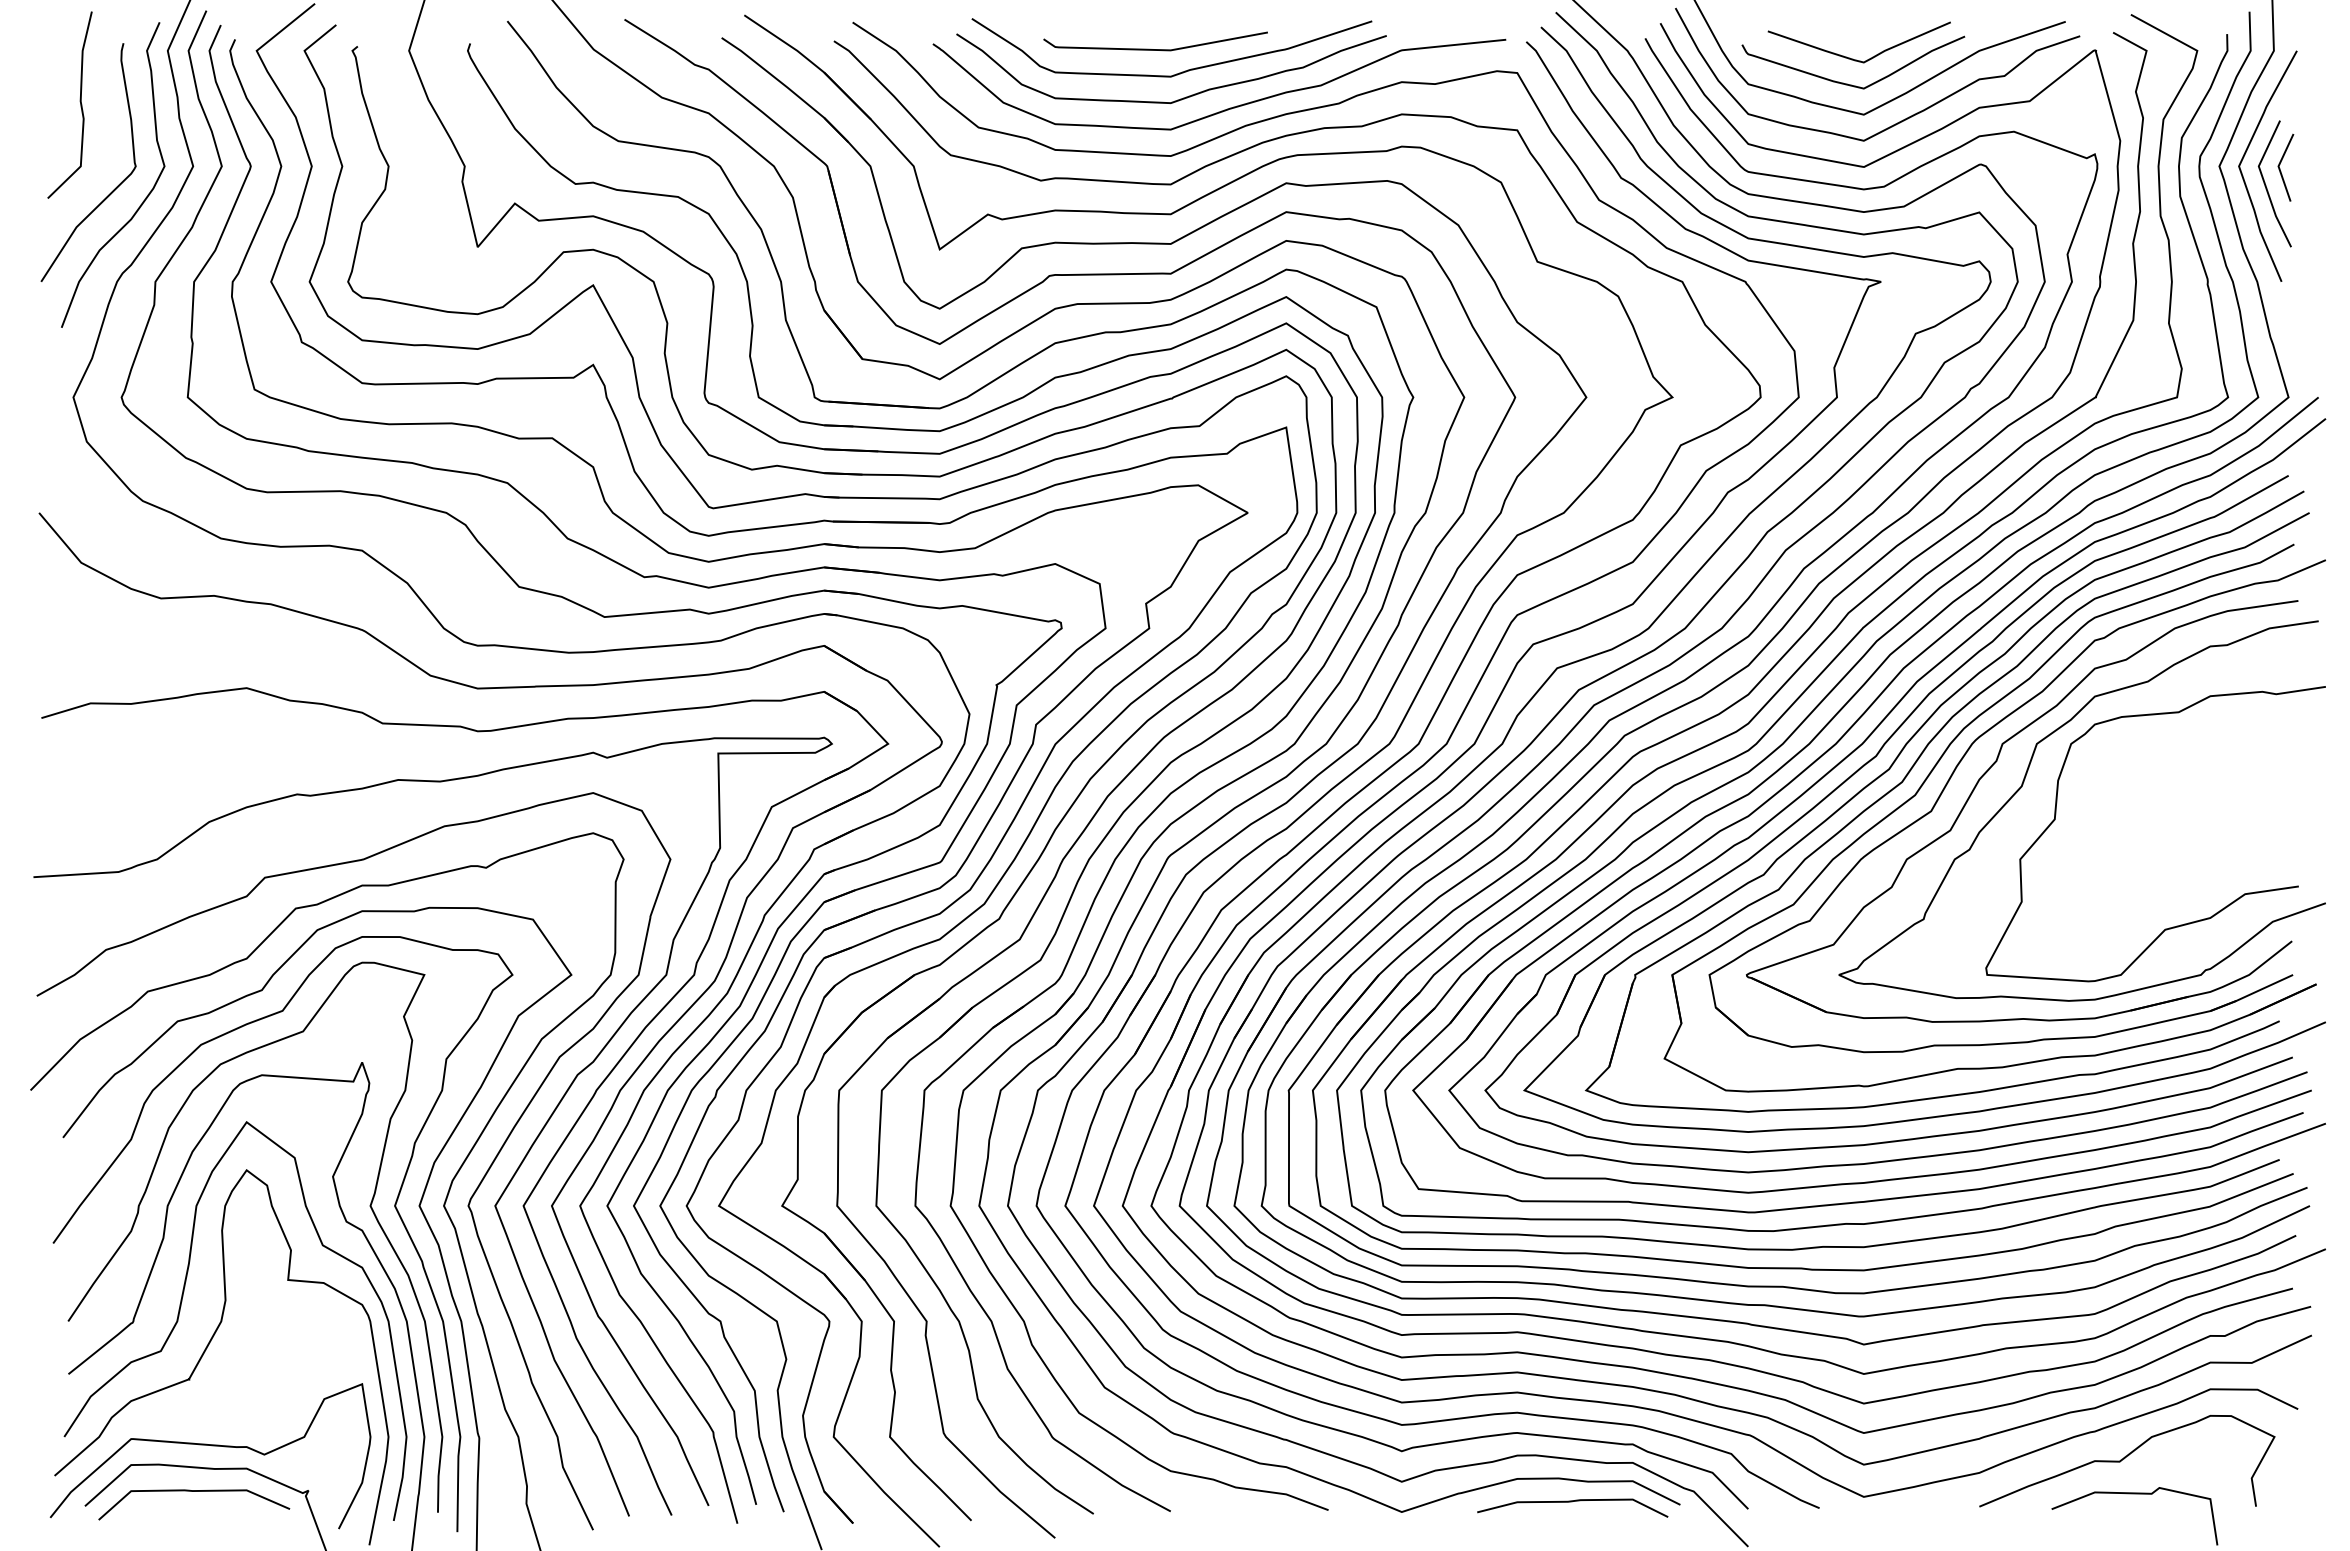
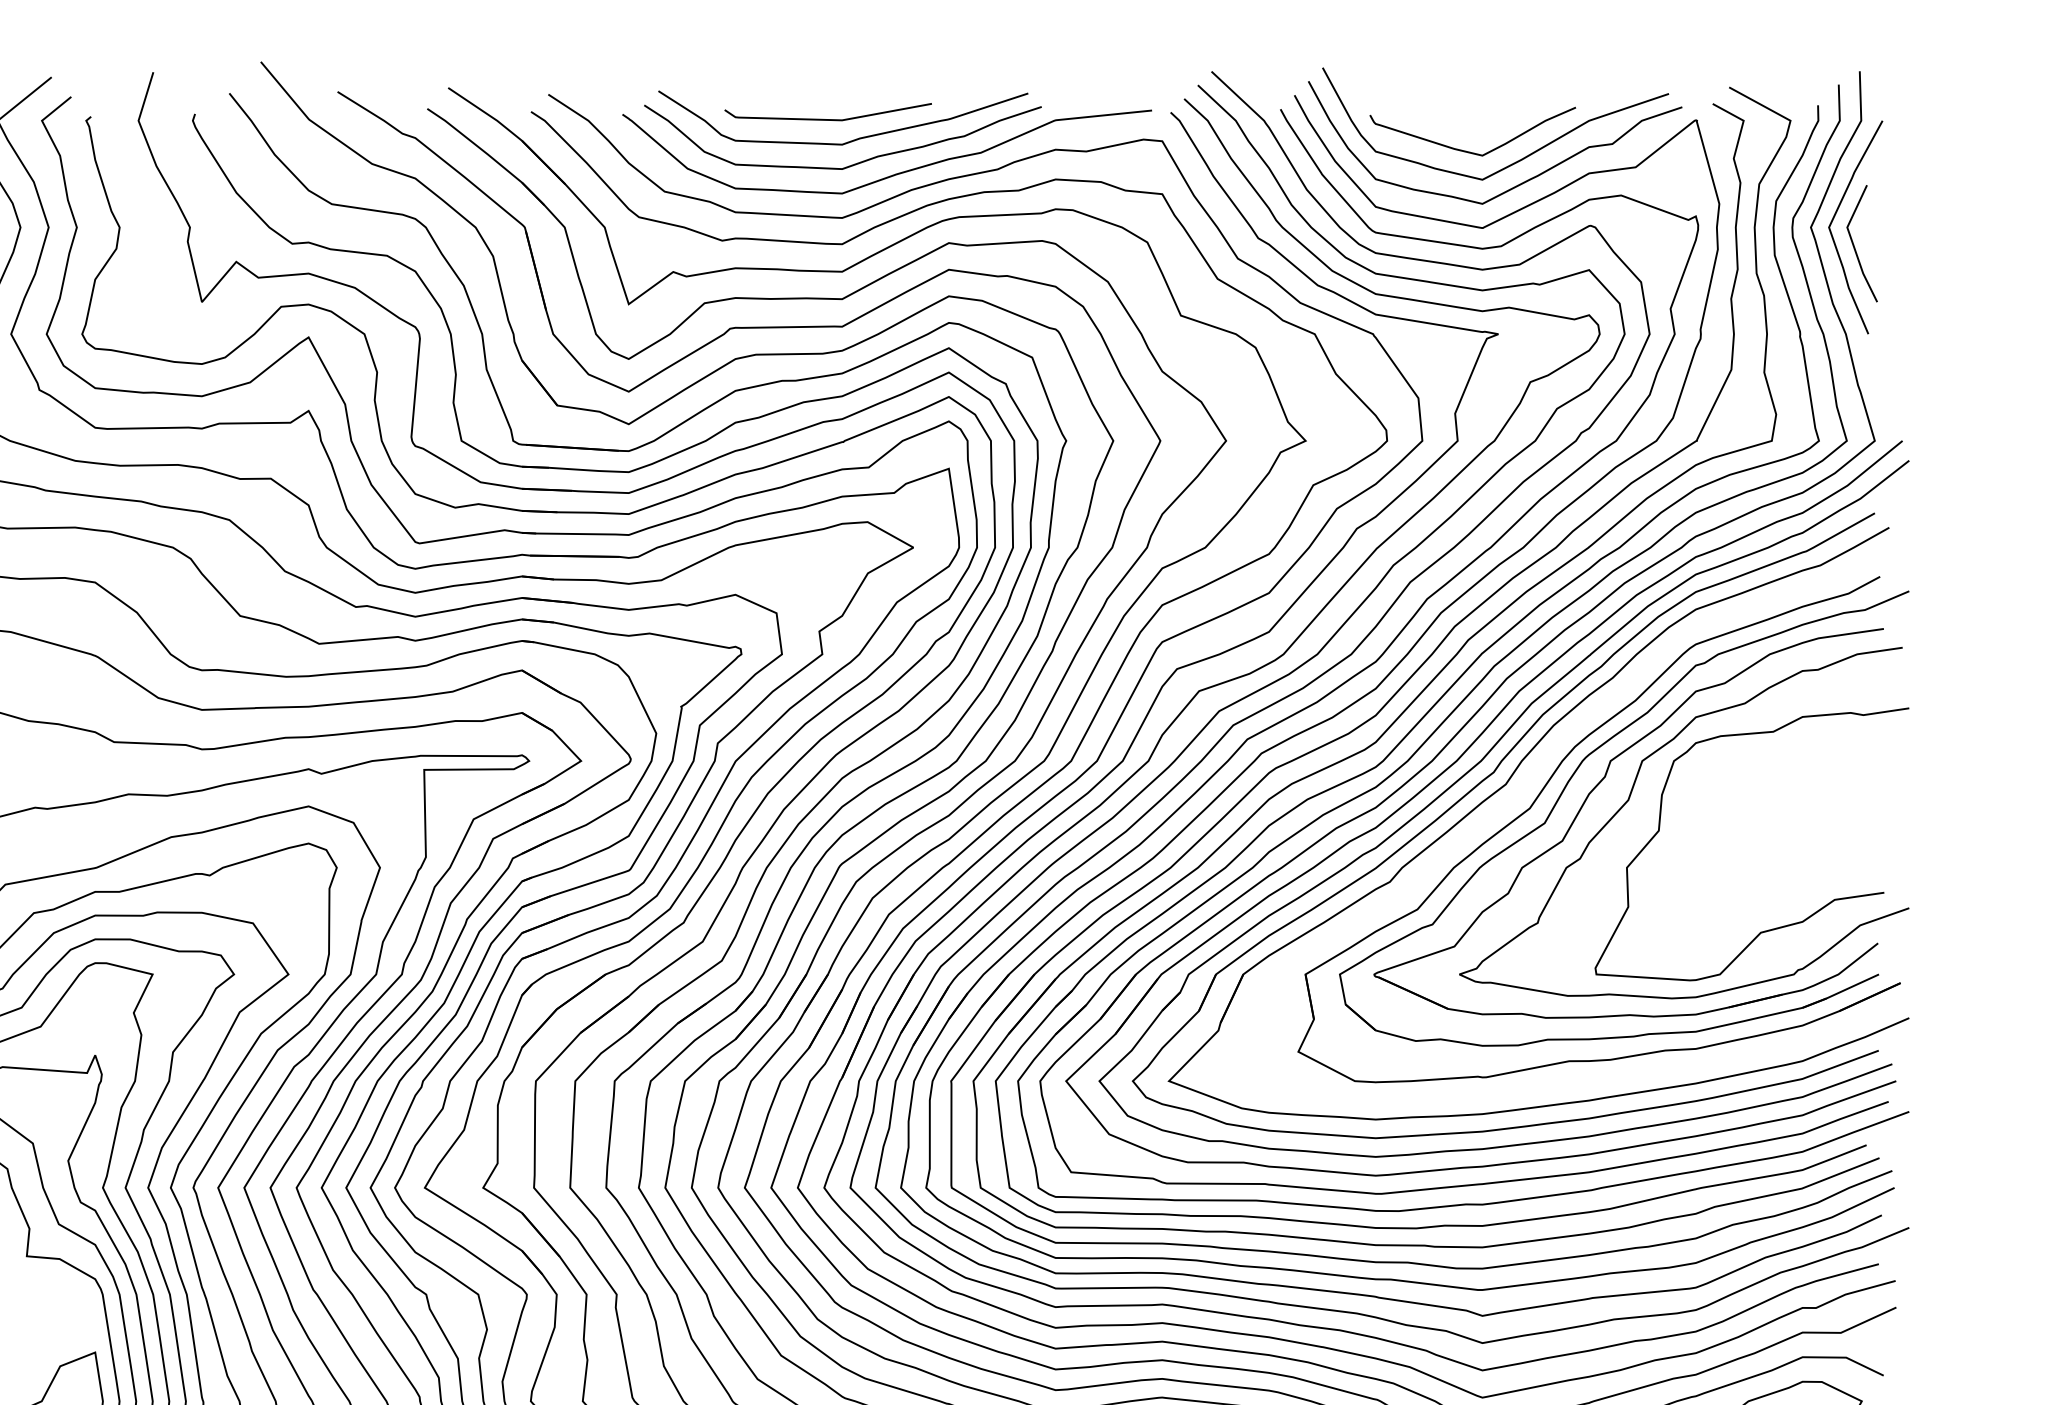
curve: (1853, 58) -> (1472, 127), removed
line: (2280, 168) -> (1867, 229), removed
part: (1905, 779) -> (1520, 793), removed

